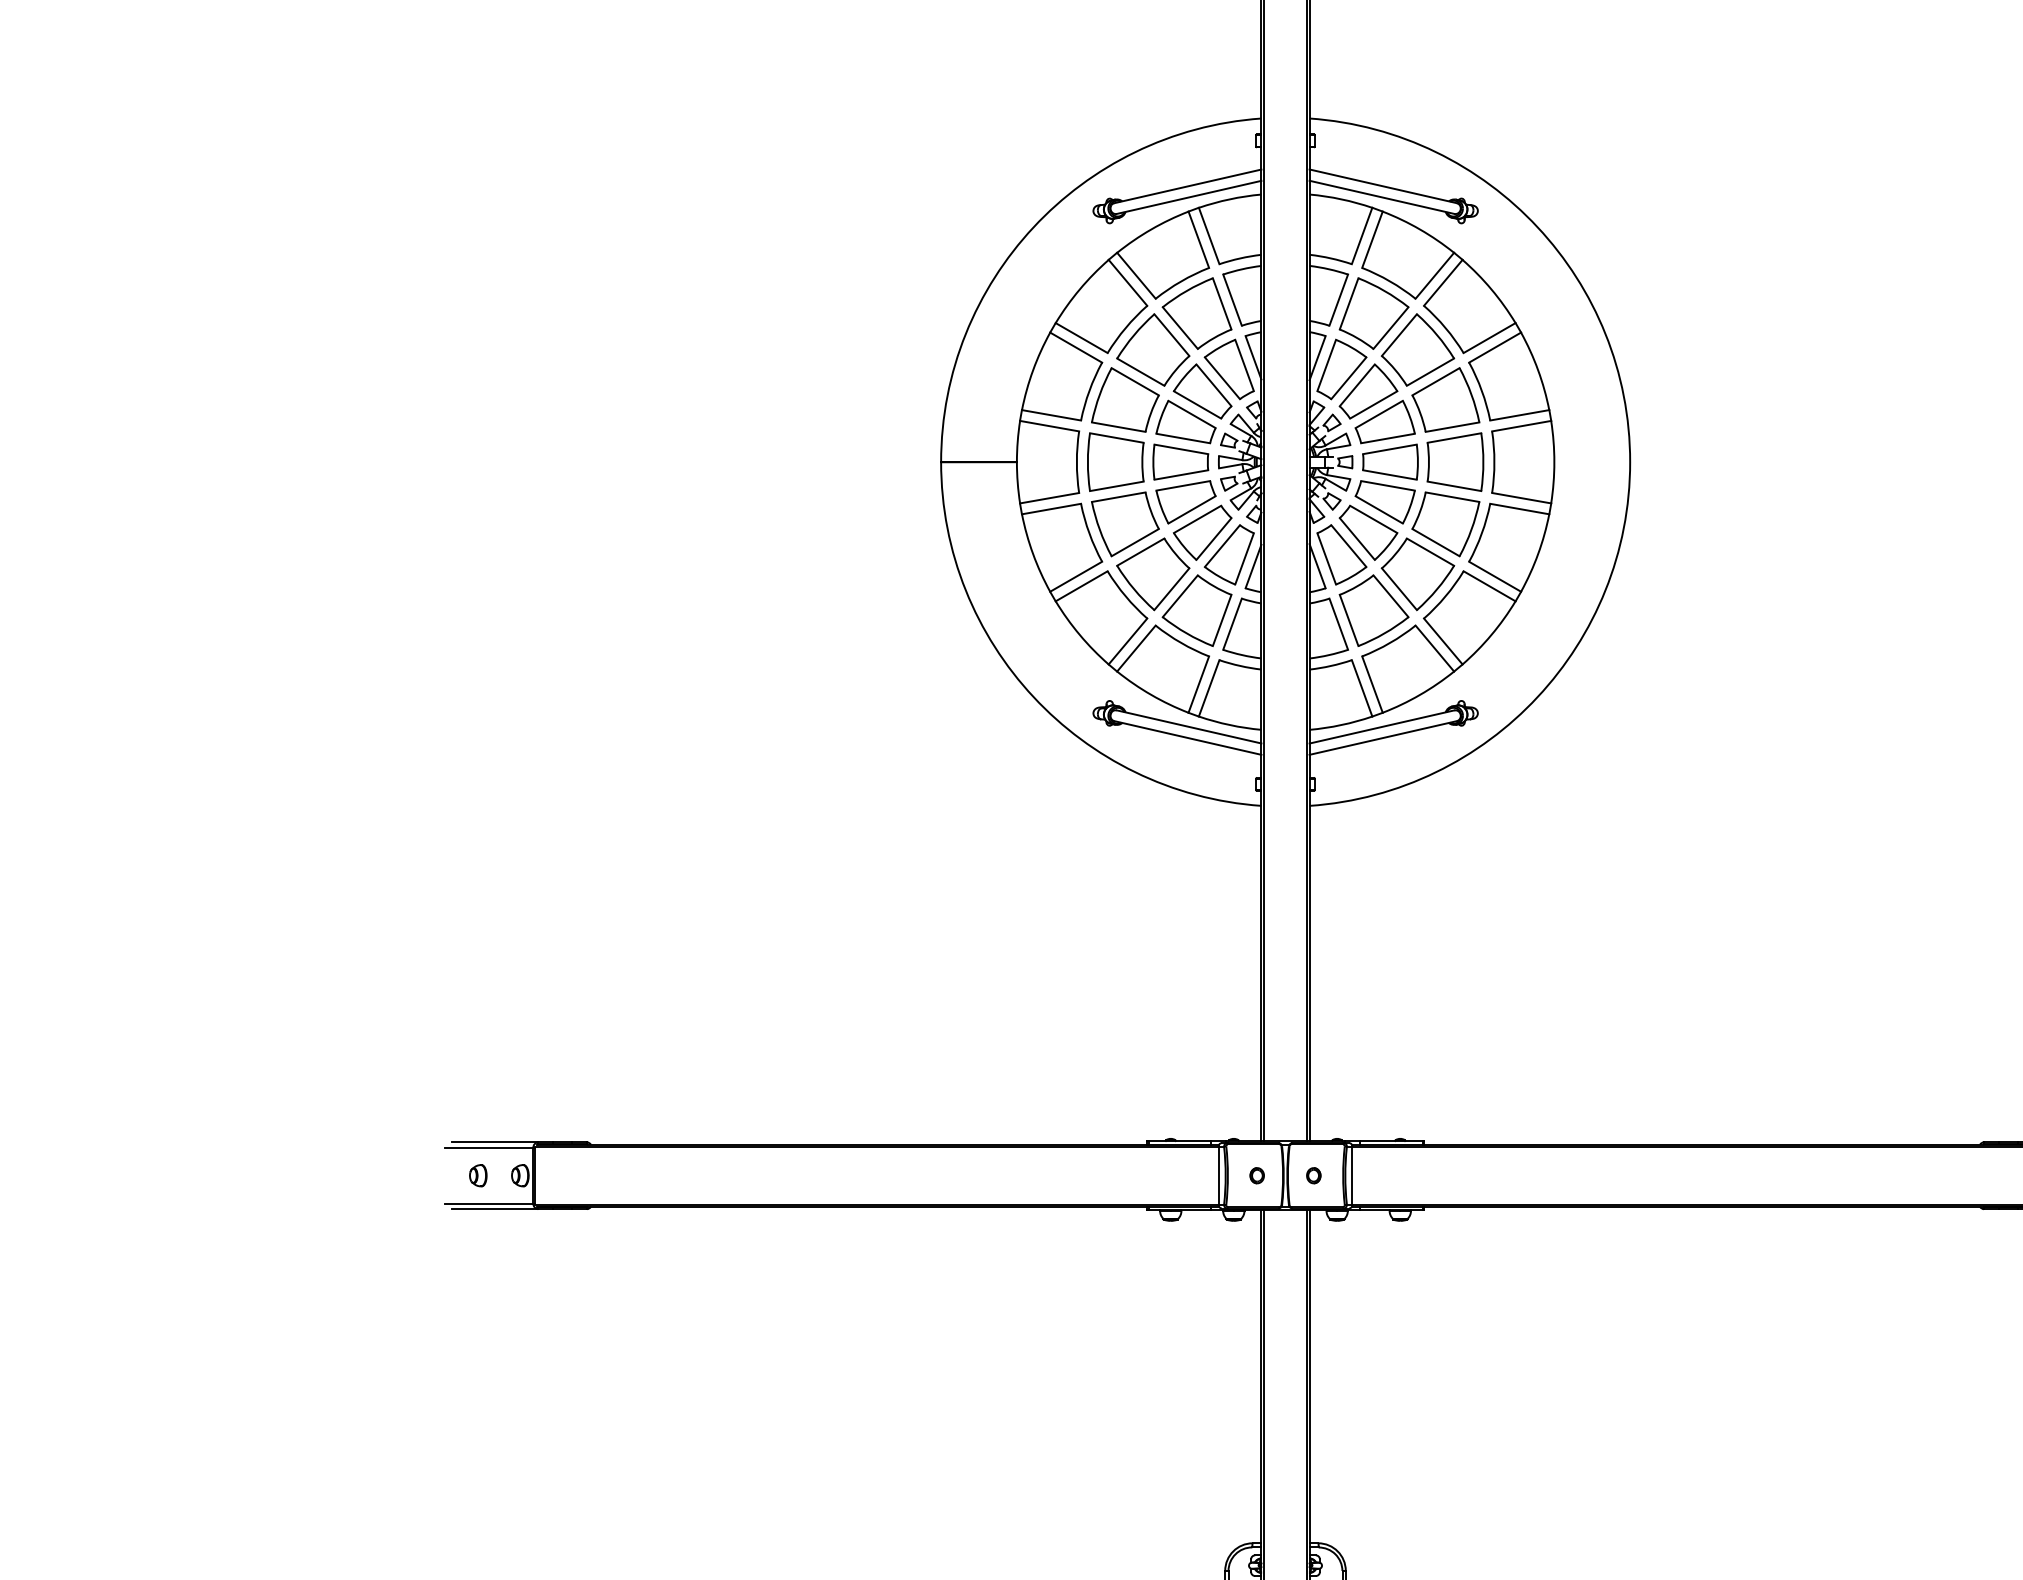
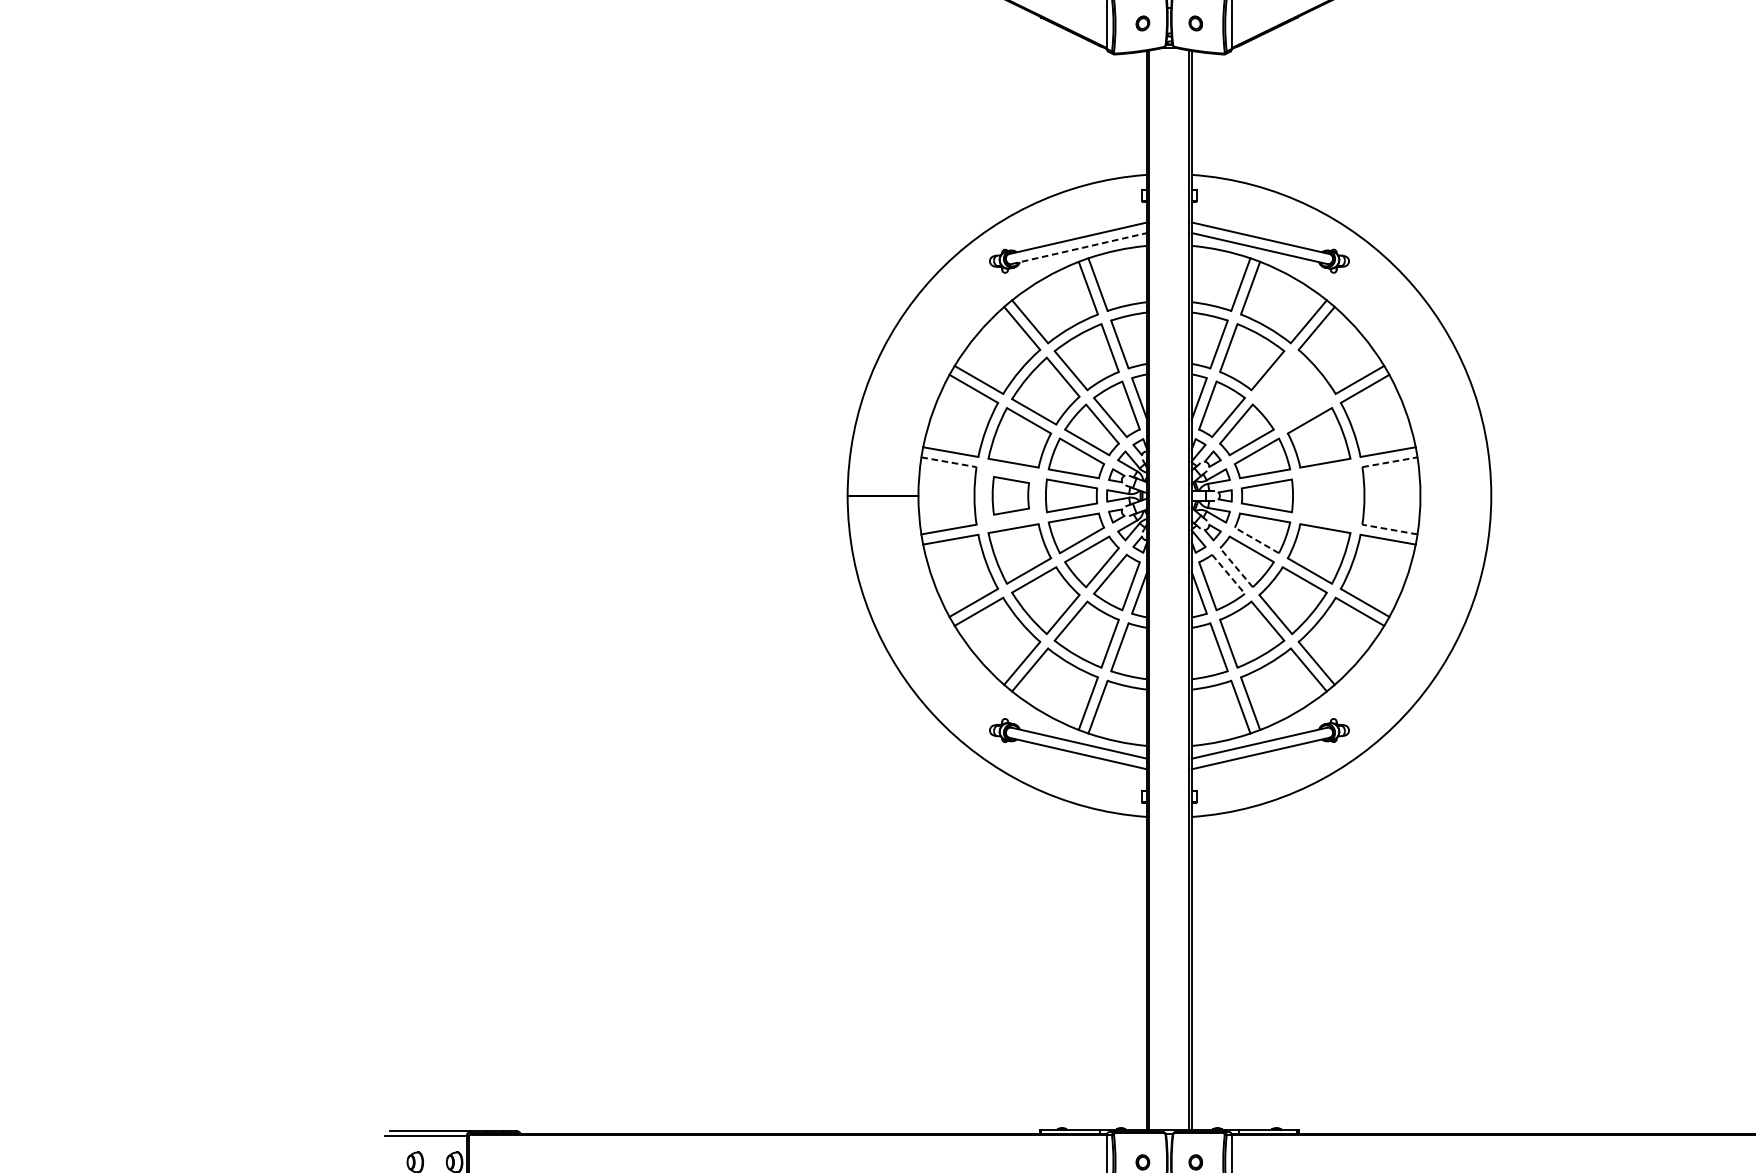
line: (1189, 197) -> (1079, 248), solid -> dashed
part: (1417, 349) -> (1292, 390), removed
line: (1049, 426) -> (948, 462), solid -> dashed
line: (1521, 426) -> (1389, 462), solid -> dashed
part: (1115, 461) -> (1010, 495), size x0.7
part: (1455, 461) -> (1328, 495), removed
line: (1521, 498) -> (1389, 529), solid -> dashed
line: (1378, 509) -> (1256, 540), solid -> dashed
line: (1356, 538) -> (1235, 567), solid -> dashed
line: (1349, 546) -> (1229, 574), solid -> dashed

